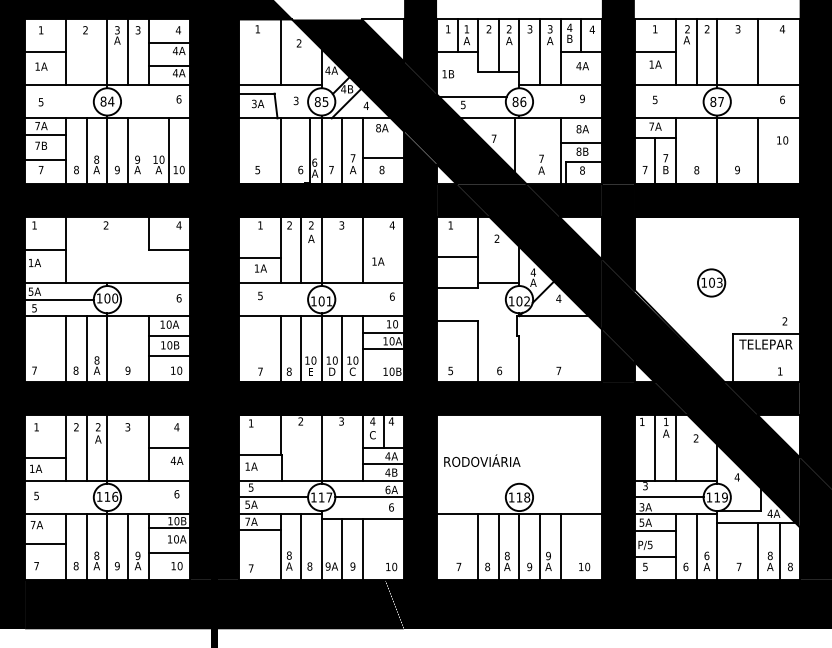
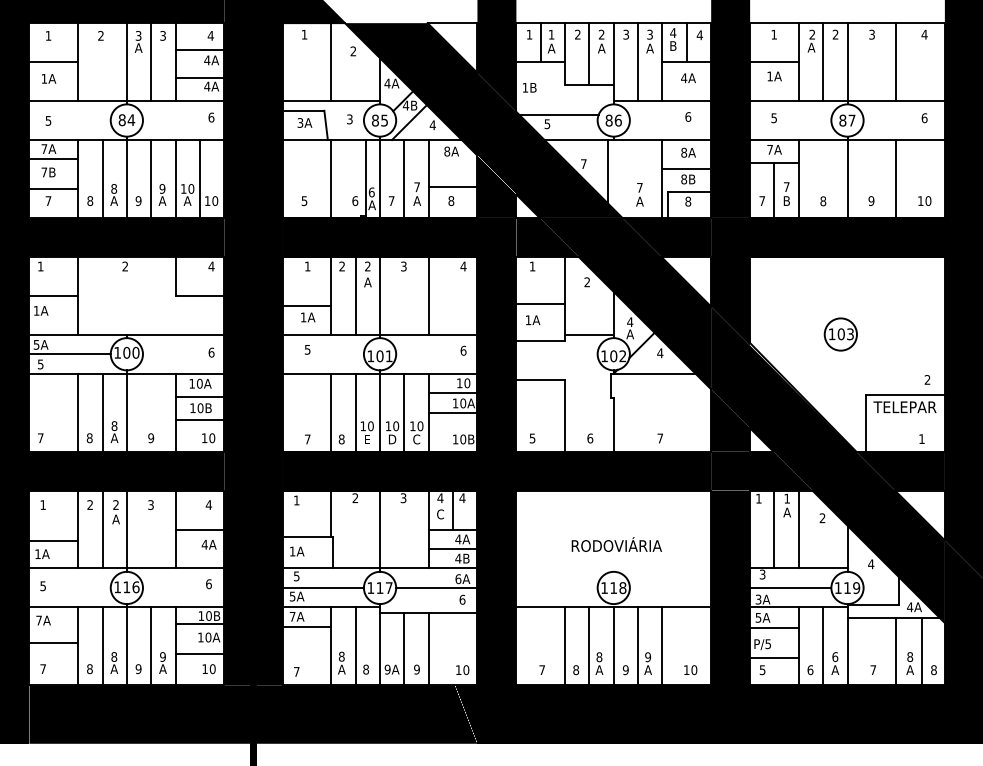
text: (582, 98) -> (688, 116), 9 -> 6
text: (782, 139) -> (924, 200), moved
line: (148, 150) -> (175, 178), added
text: (378, 261) -> (533, 320), moved
text: (482, 460) -> (616, 544), moved

